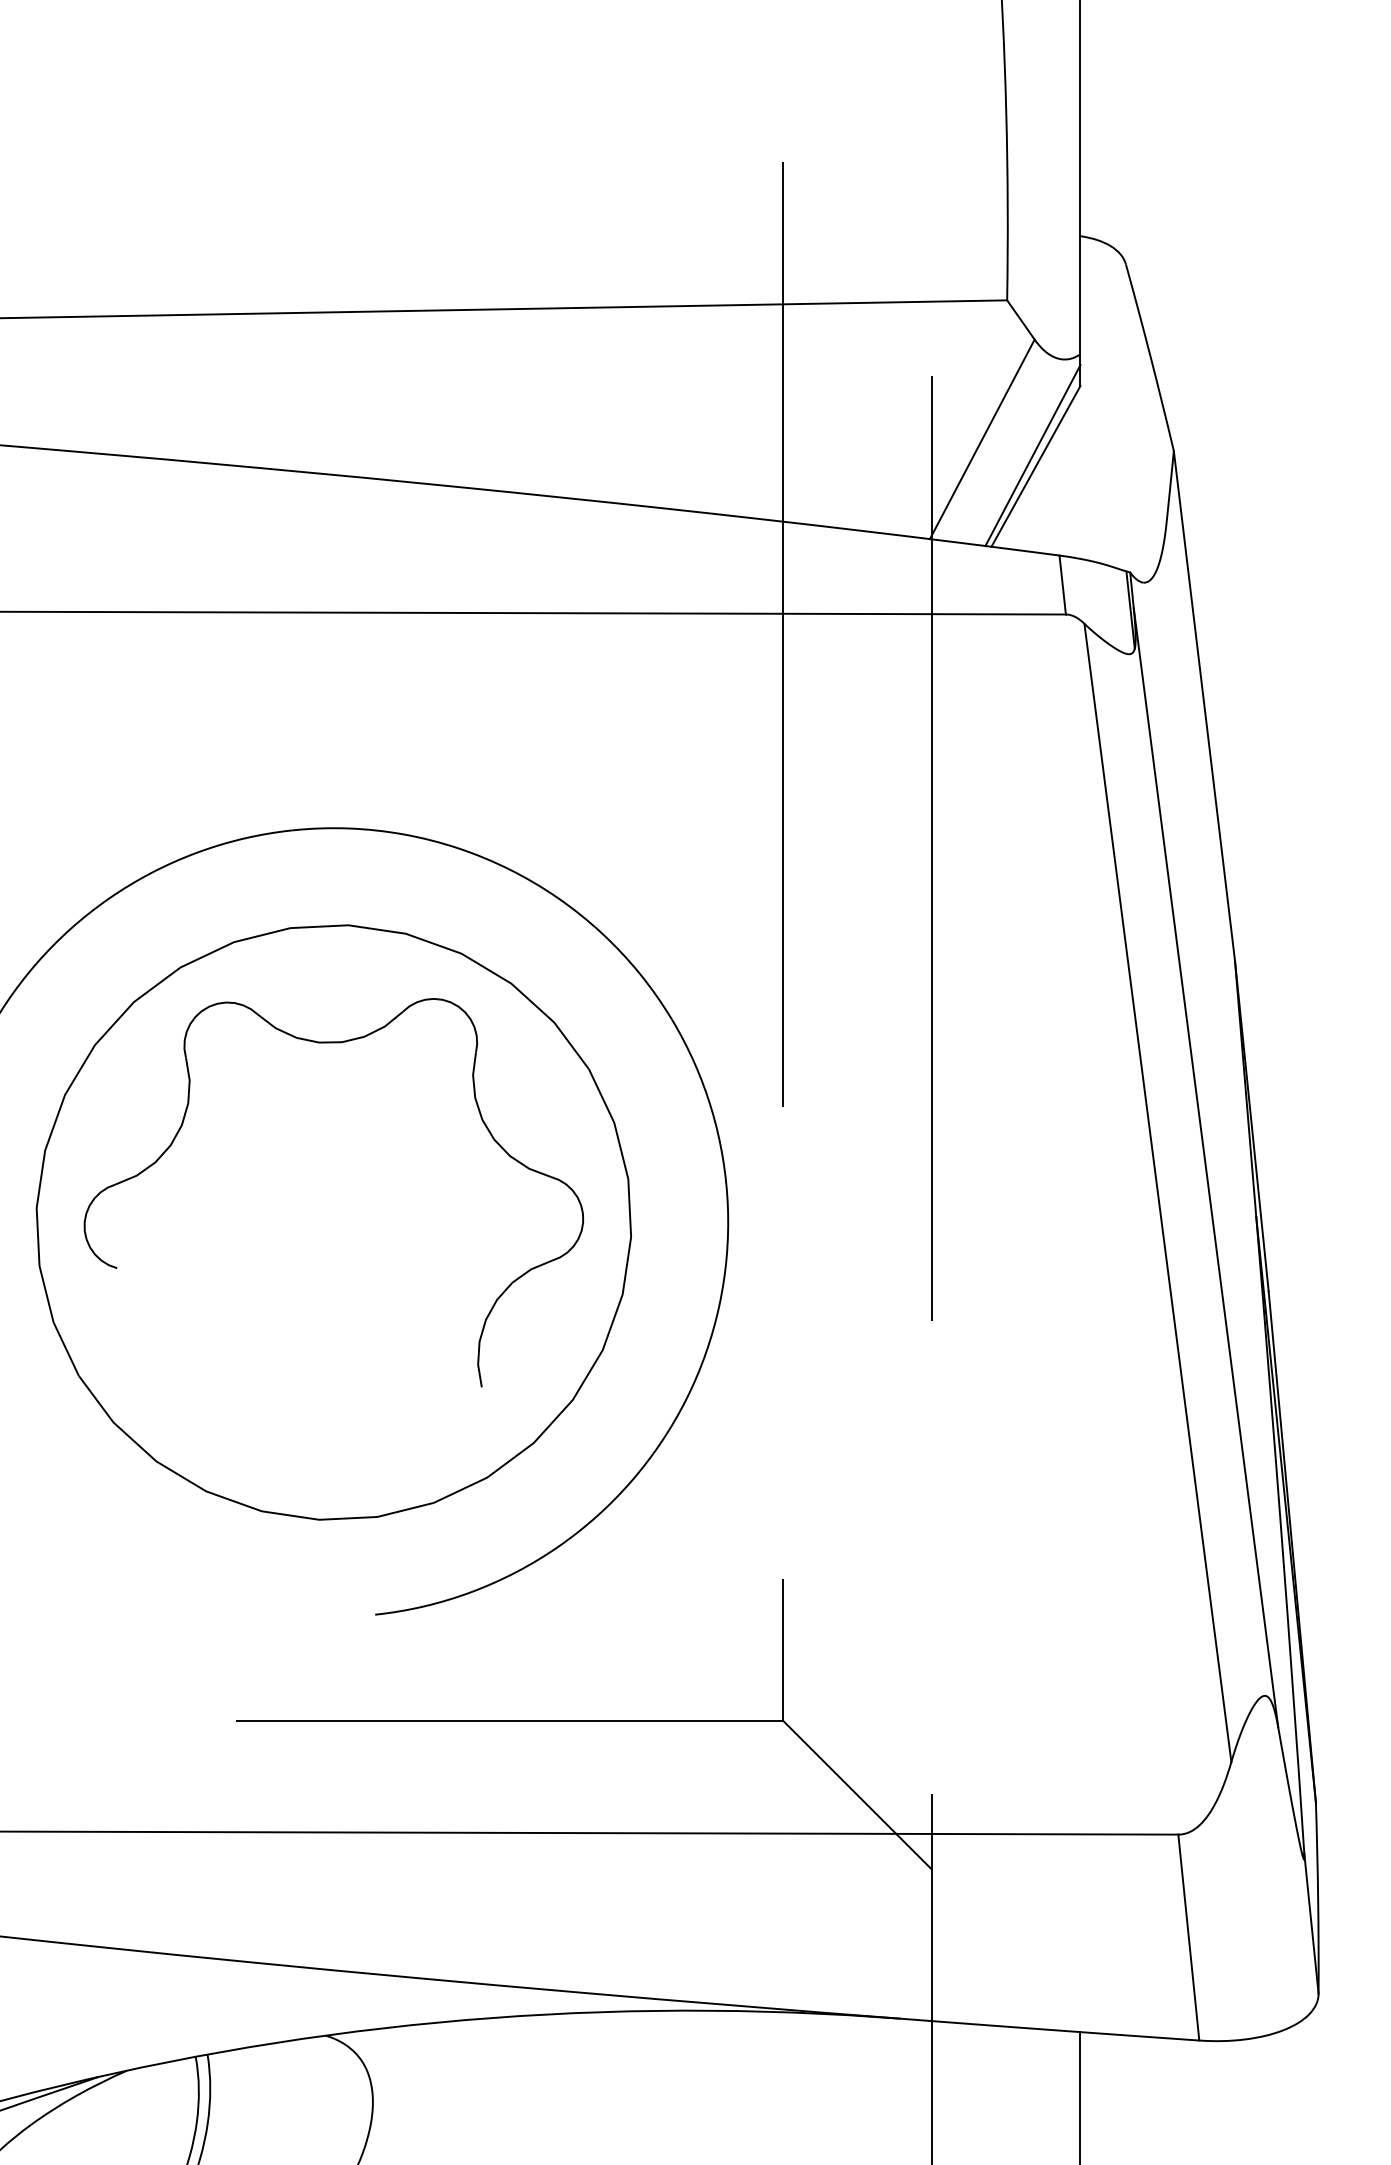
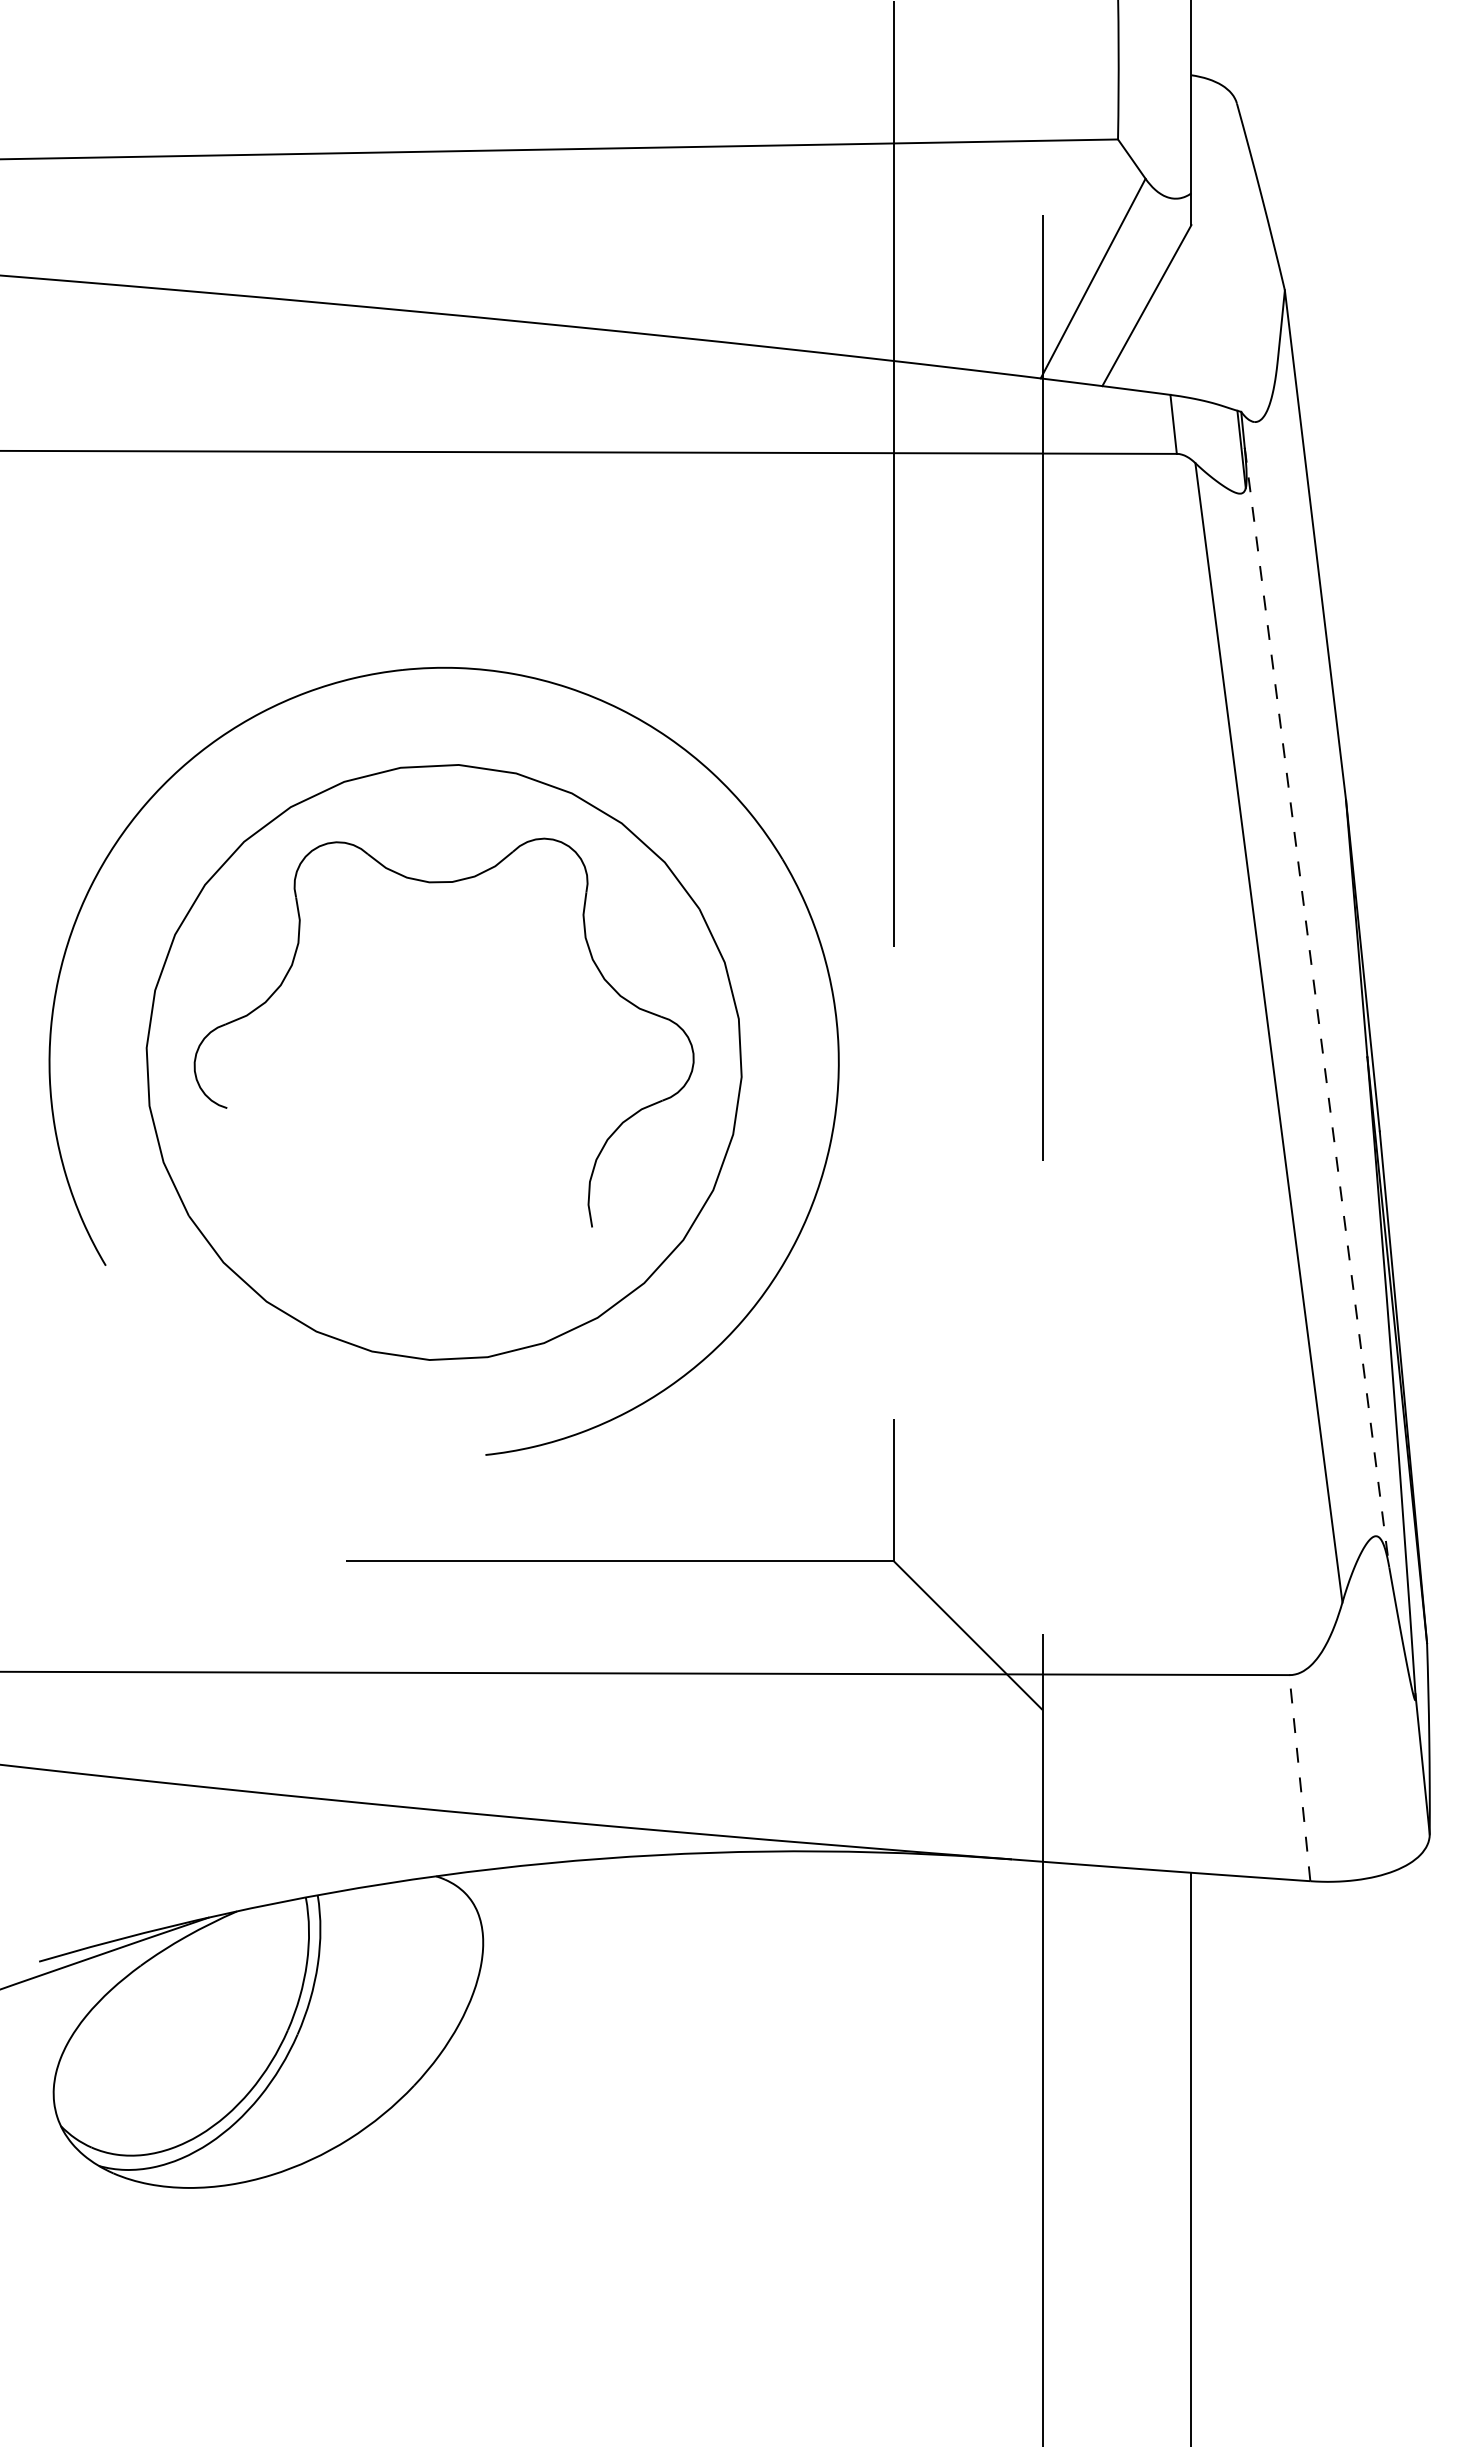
line: (1032, 455) -> (1143, 294), removed
line: (1206, 1167) -> (1317, 1007), solid -> dashed
line: (1188, 1937) -> (1299, 1778), solid -> dashed

